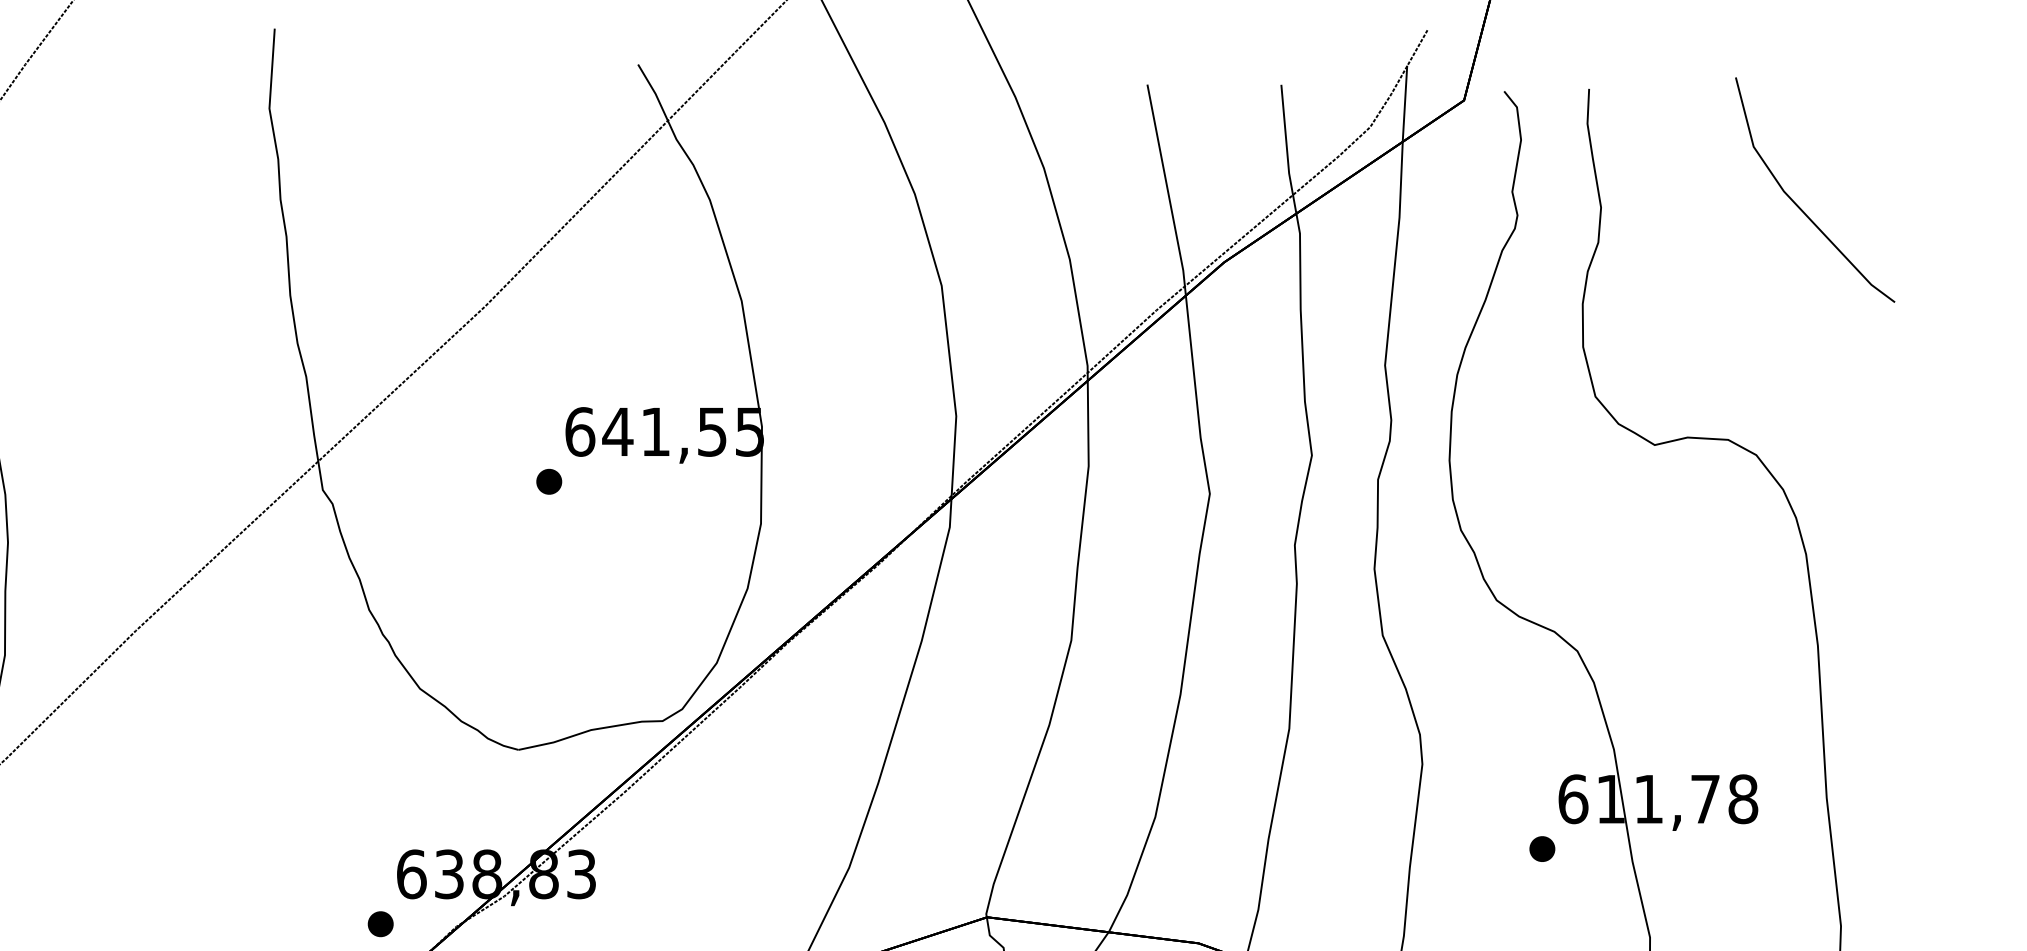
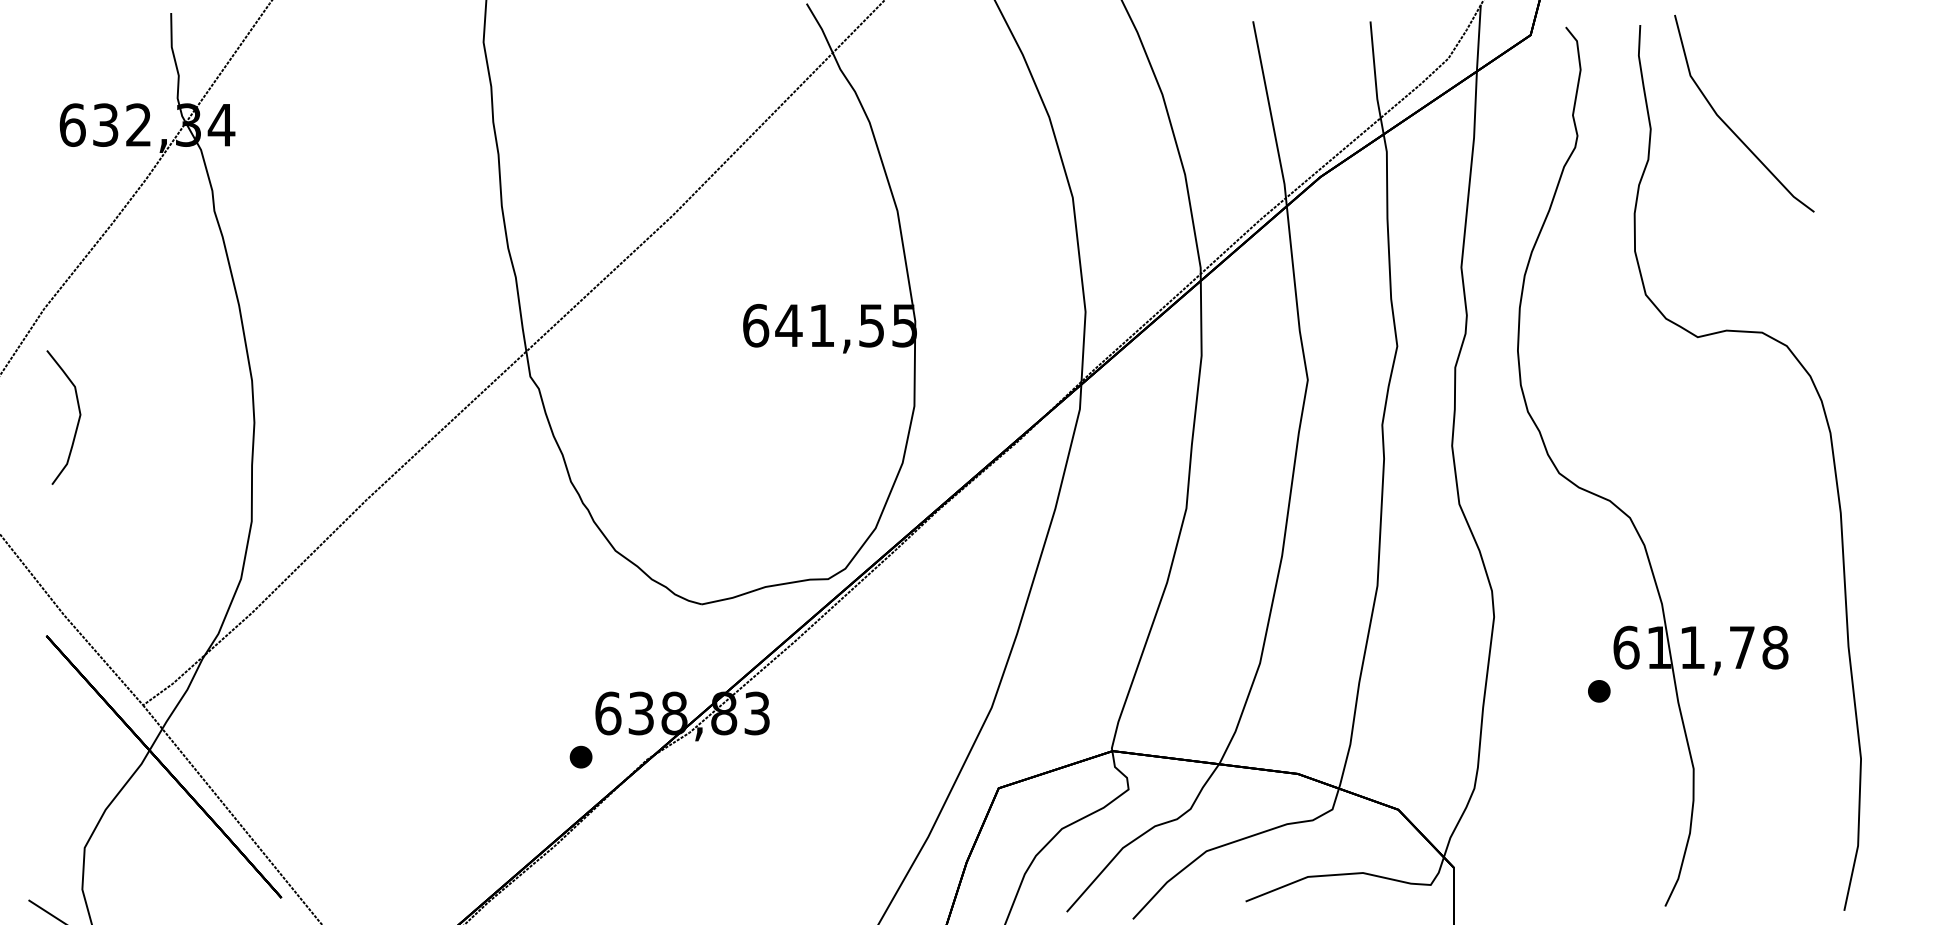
line: (1799, 205) -> (1730, 127), moved
part: (548, 481) -> (728, 369), removed

